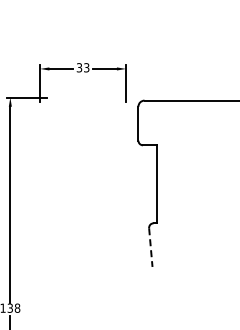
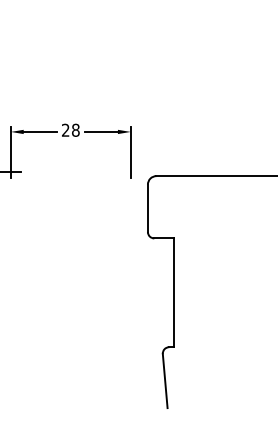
text: (82, 67) -> (69, 129), 33 -> 28
line: (150, 248) -> (164, 382), dashed -> solid

